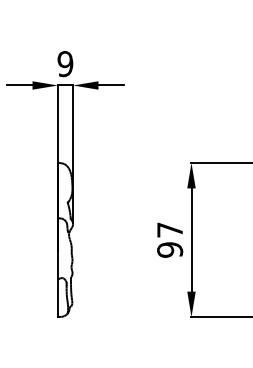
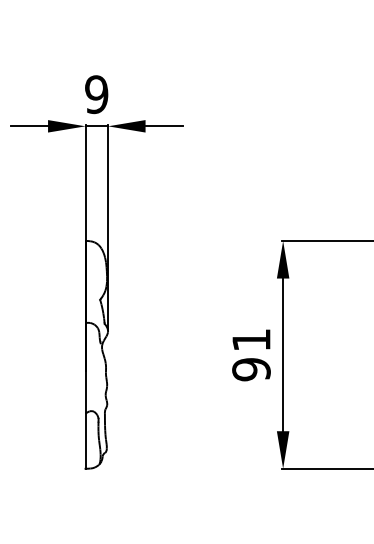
text: (169, 229) -> (250, 339), 97 -> 91

